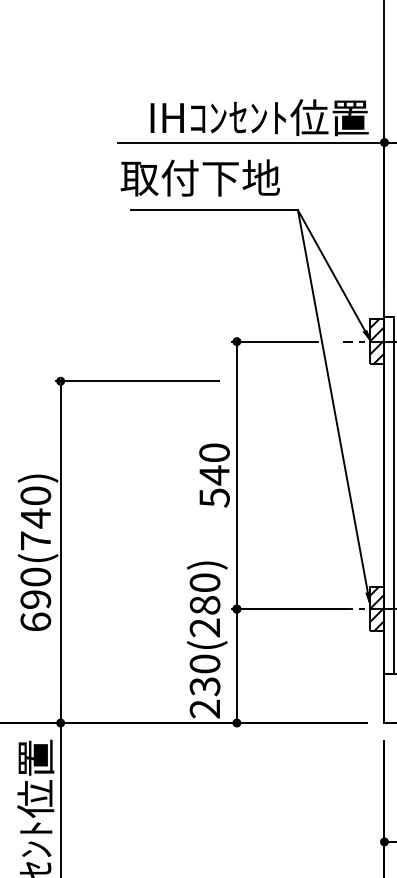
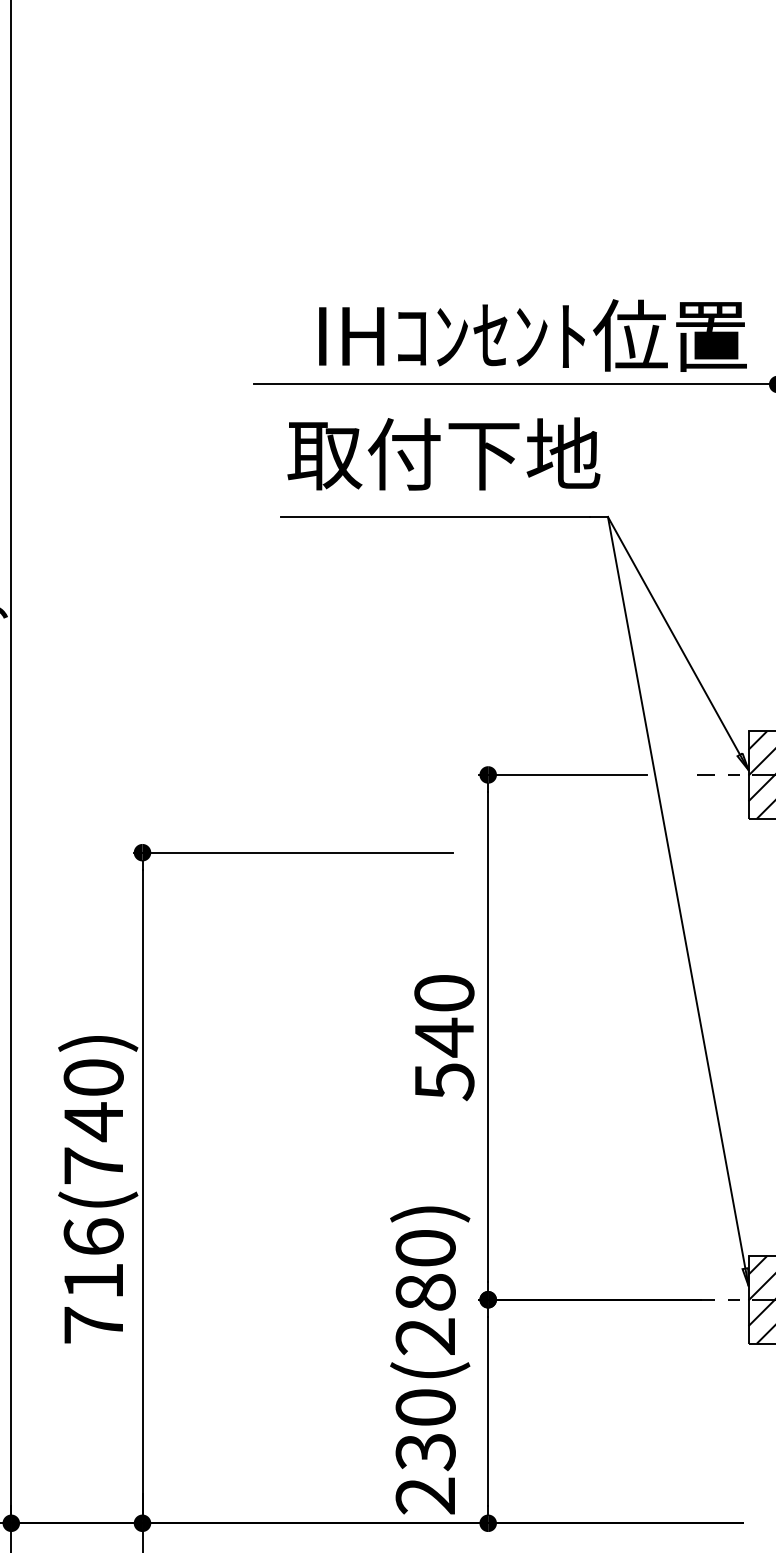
text: (199, 177) -> (442, 453), moved
text: (35, 599) -> (93, 1280), 690(740) -> 716(740)

